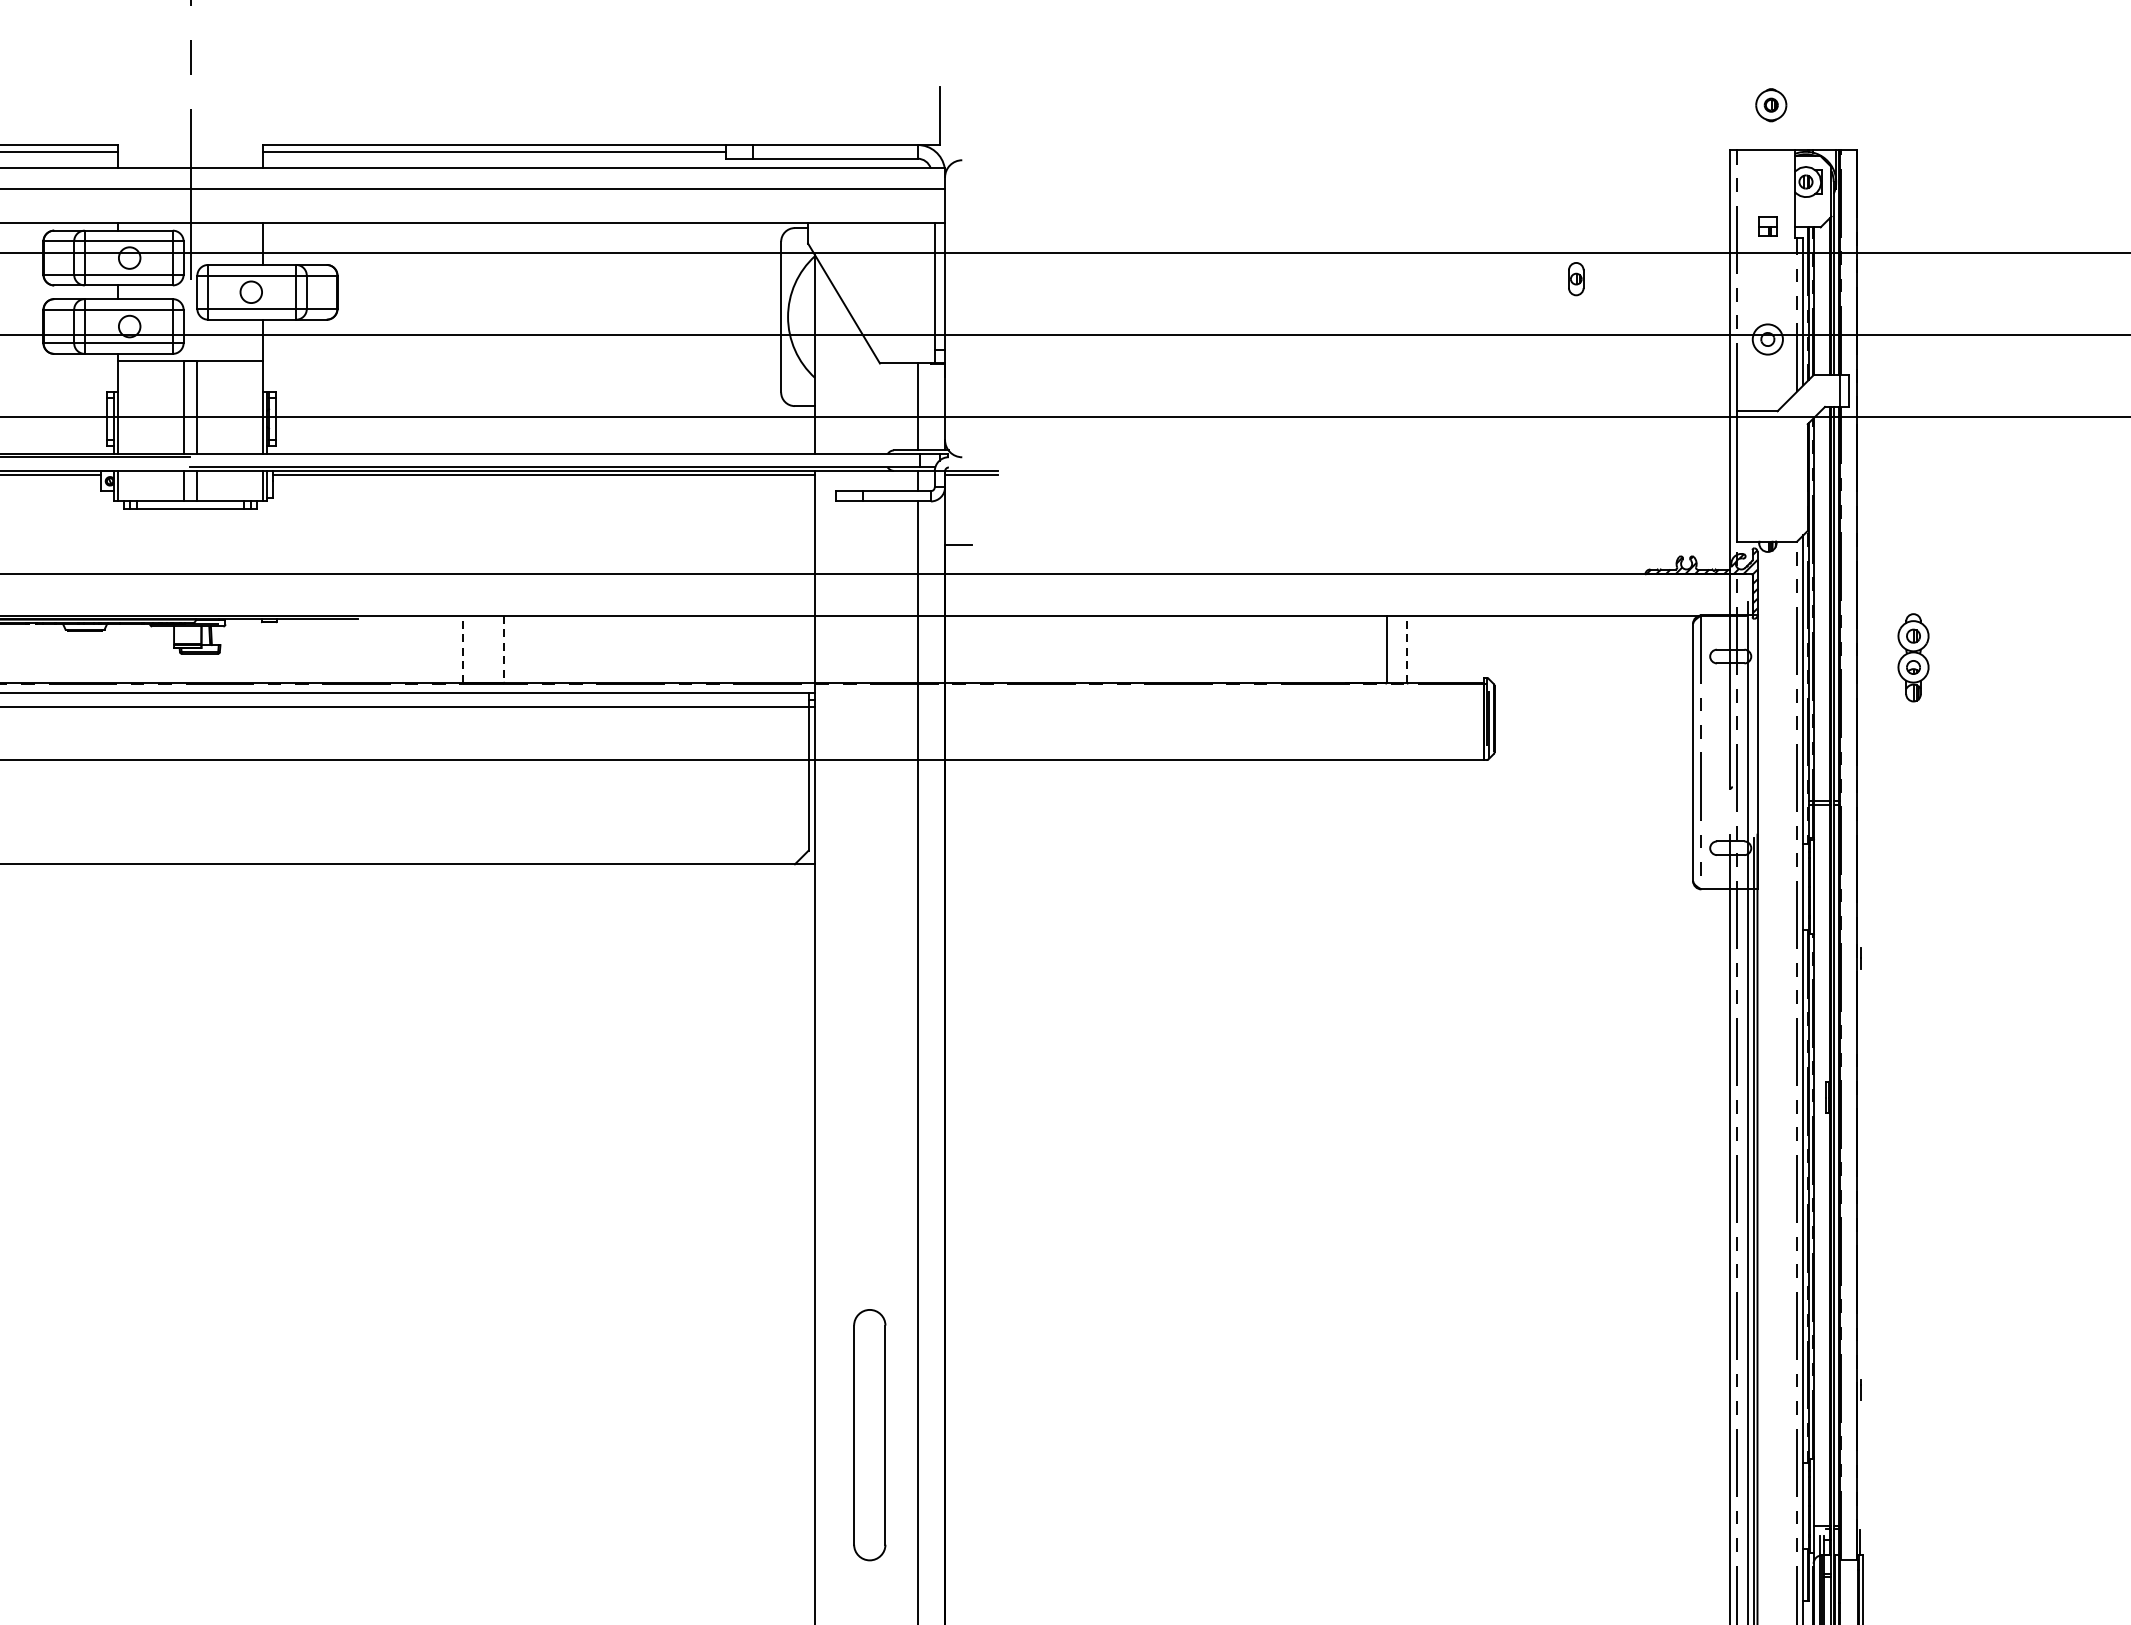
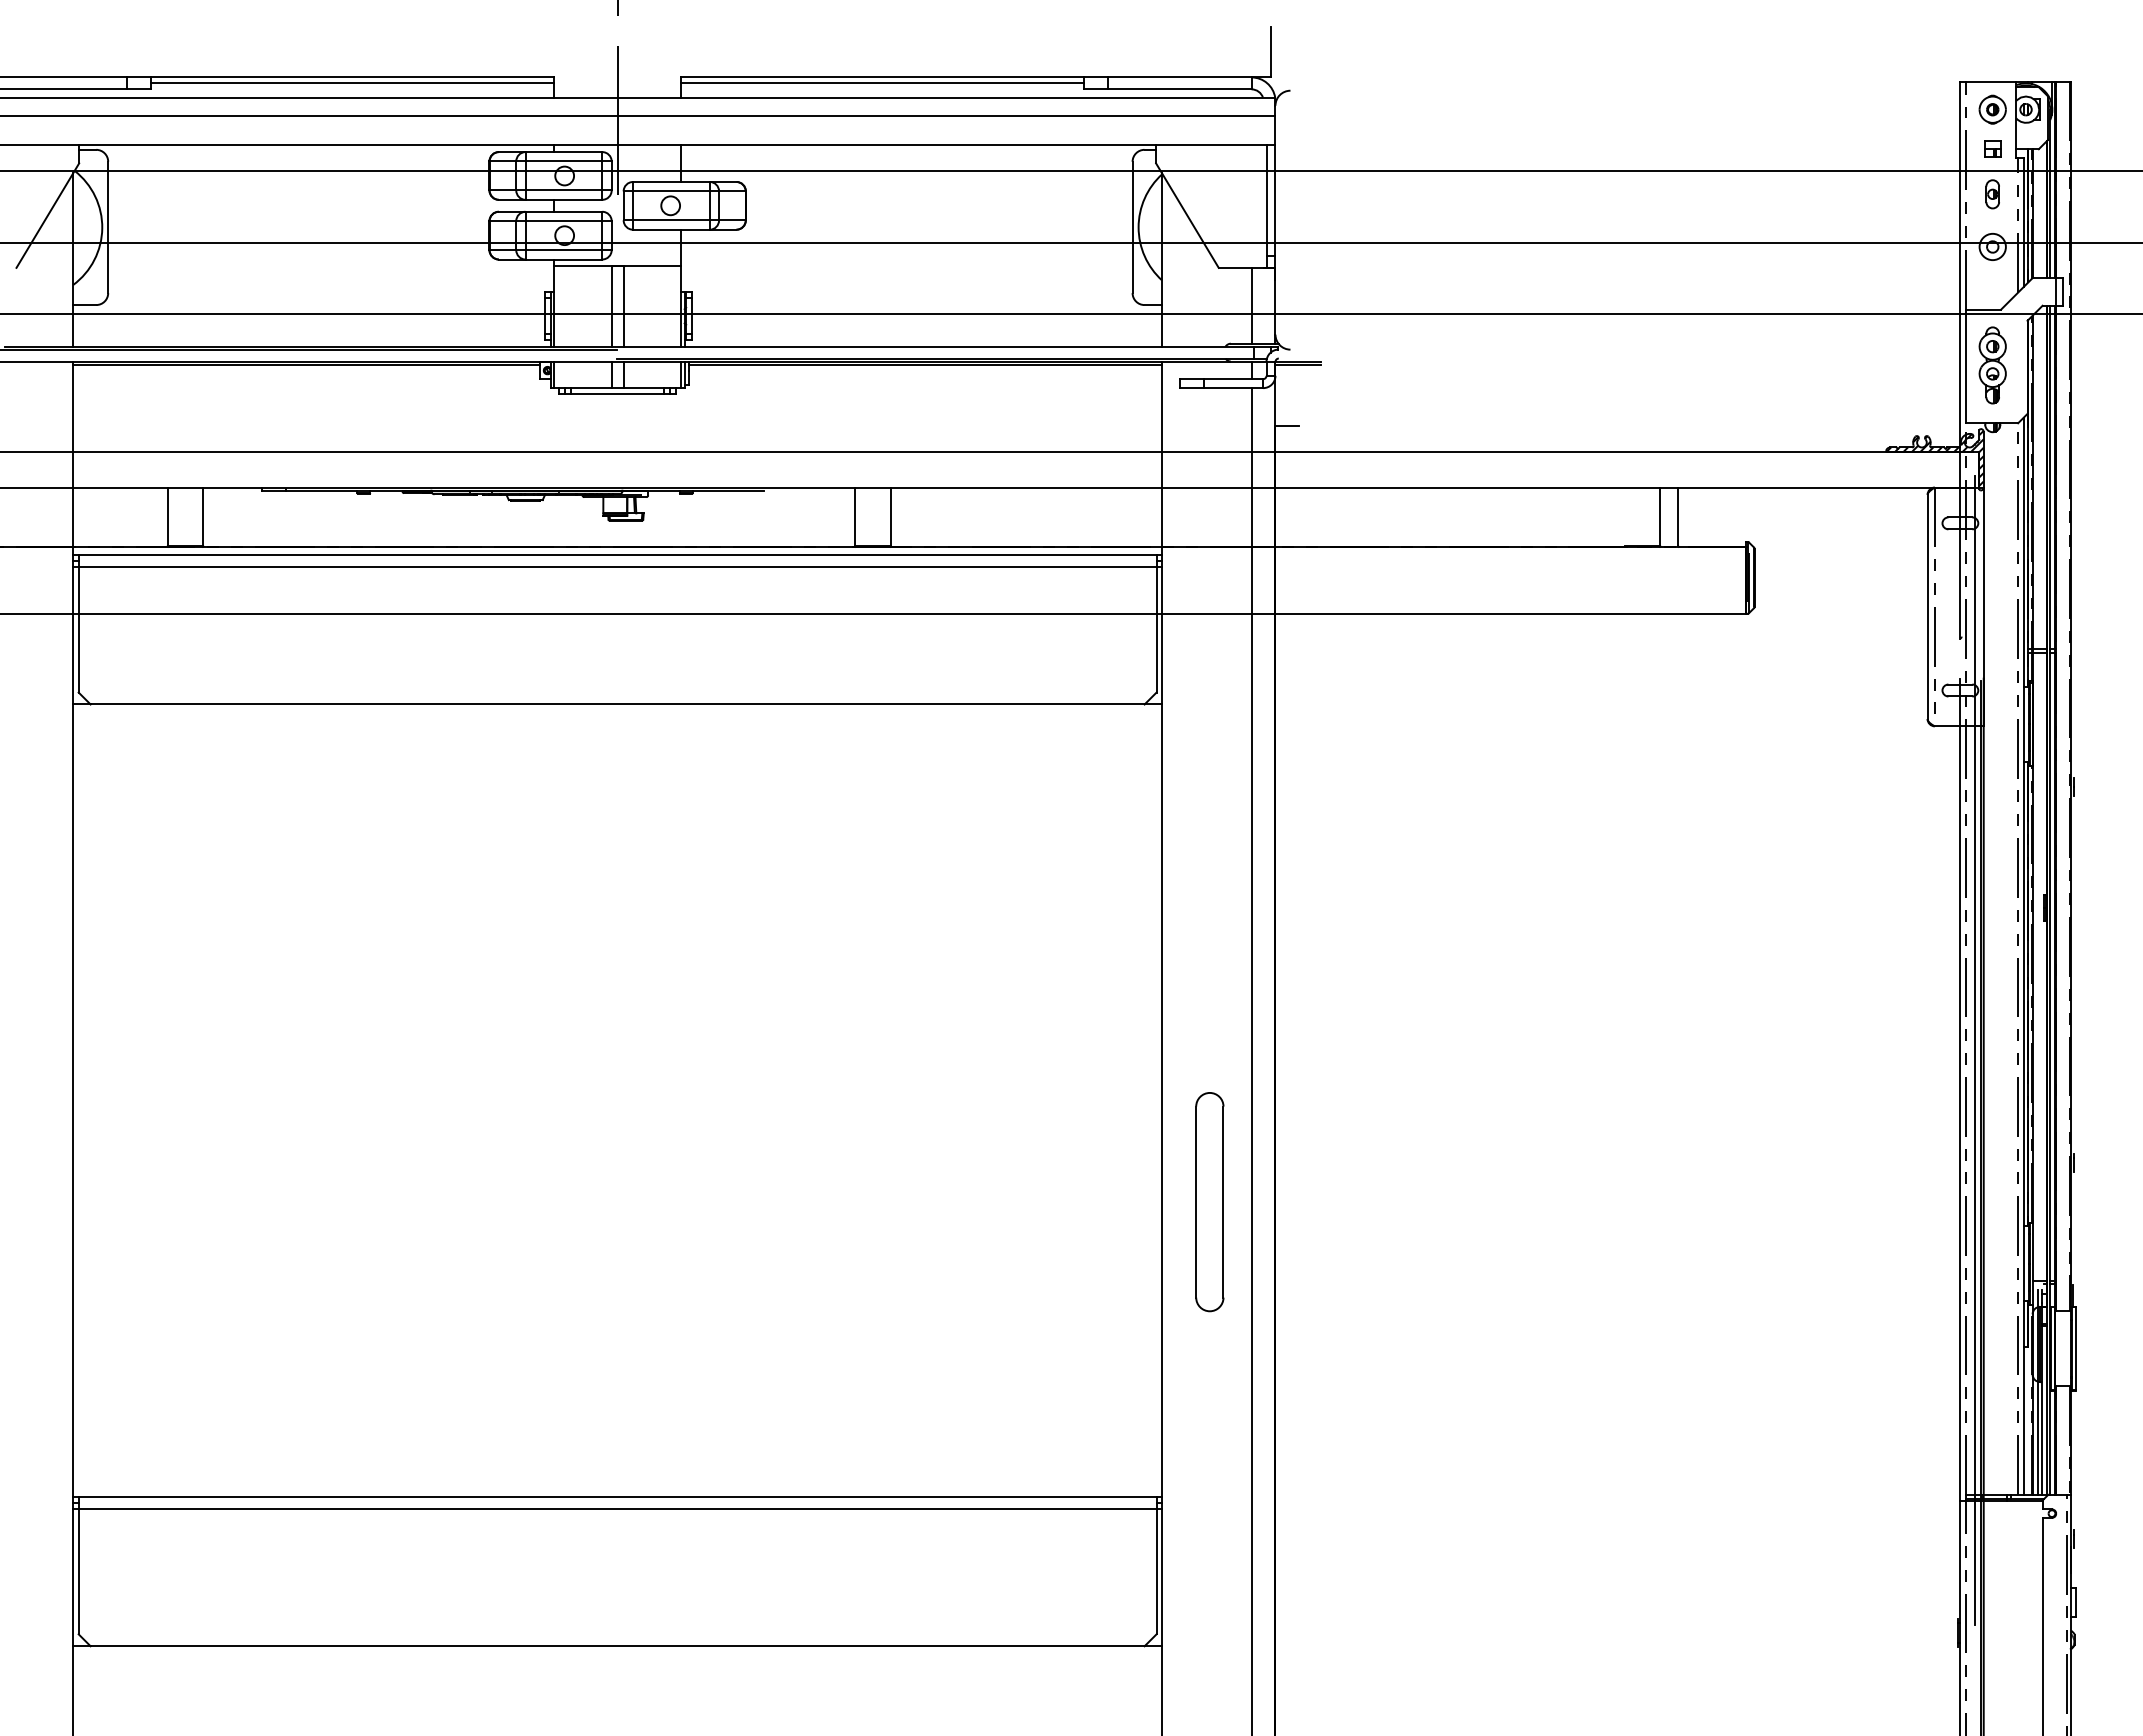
part: (1771, 104) -> (1992, 109), moved
part: (1575, 279) -> (1992, 194), moved
line: (463, 648) -> (855, 516), dashed -> solid
line: (1407, 648) -> (1678, 516), dashed -> solid
line: (504, 649) -> (891, 517), dashed -> solid
part: (1913, 657) -> (1992, 365), moved

